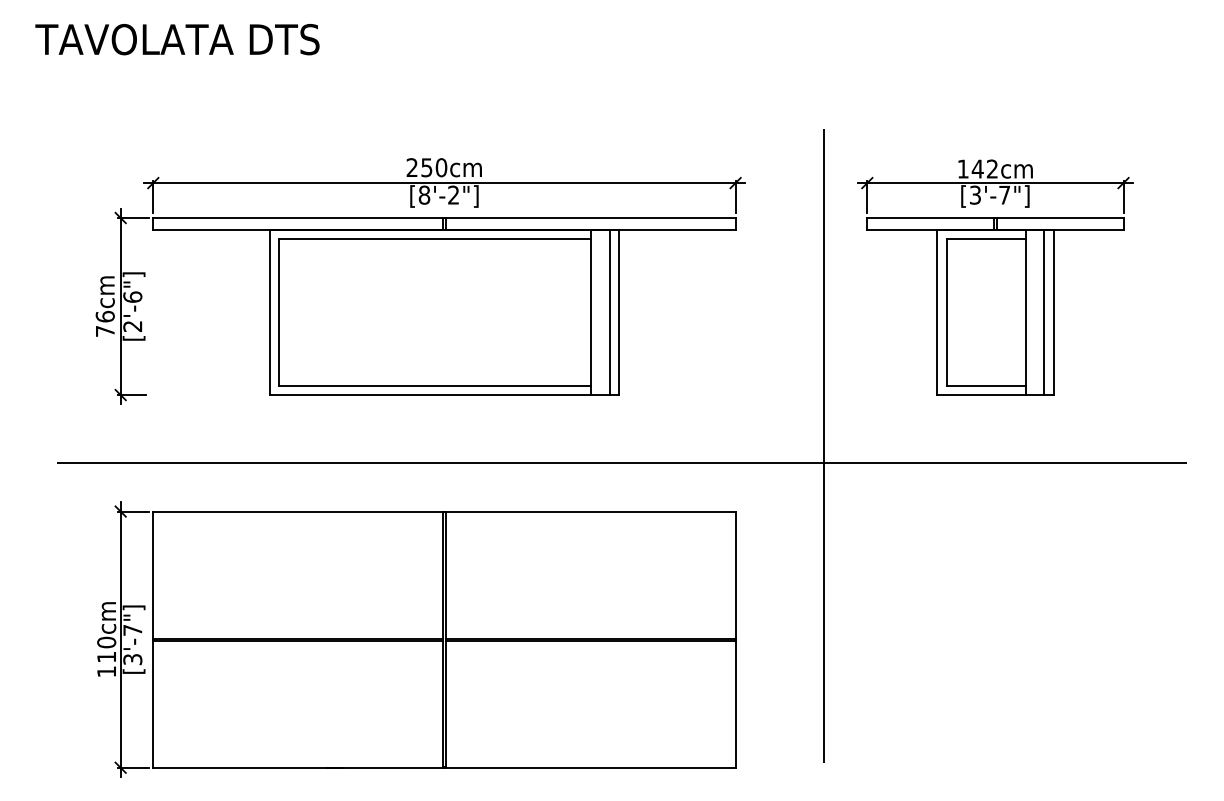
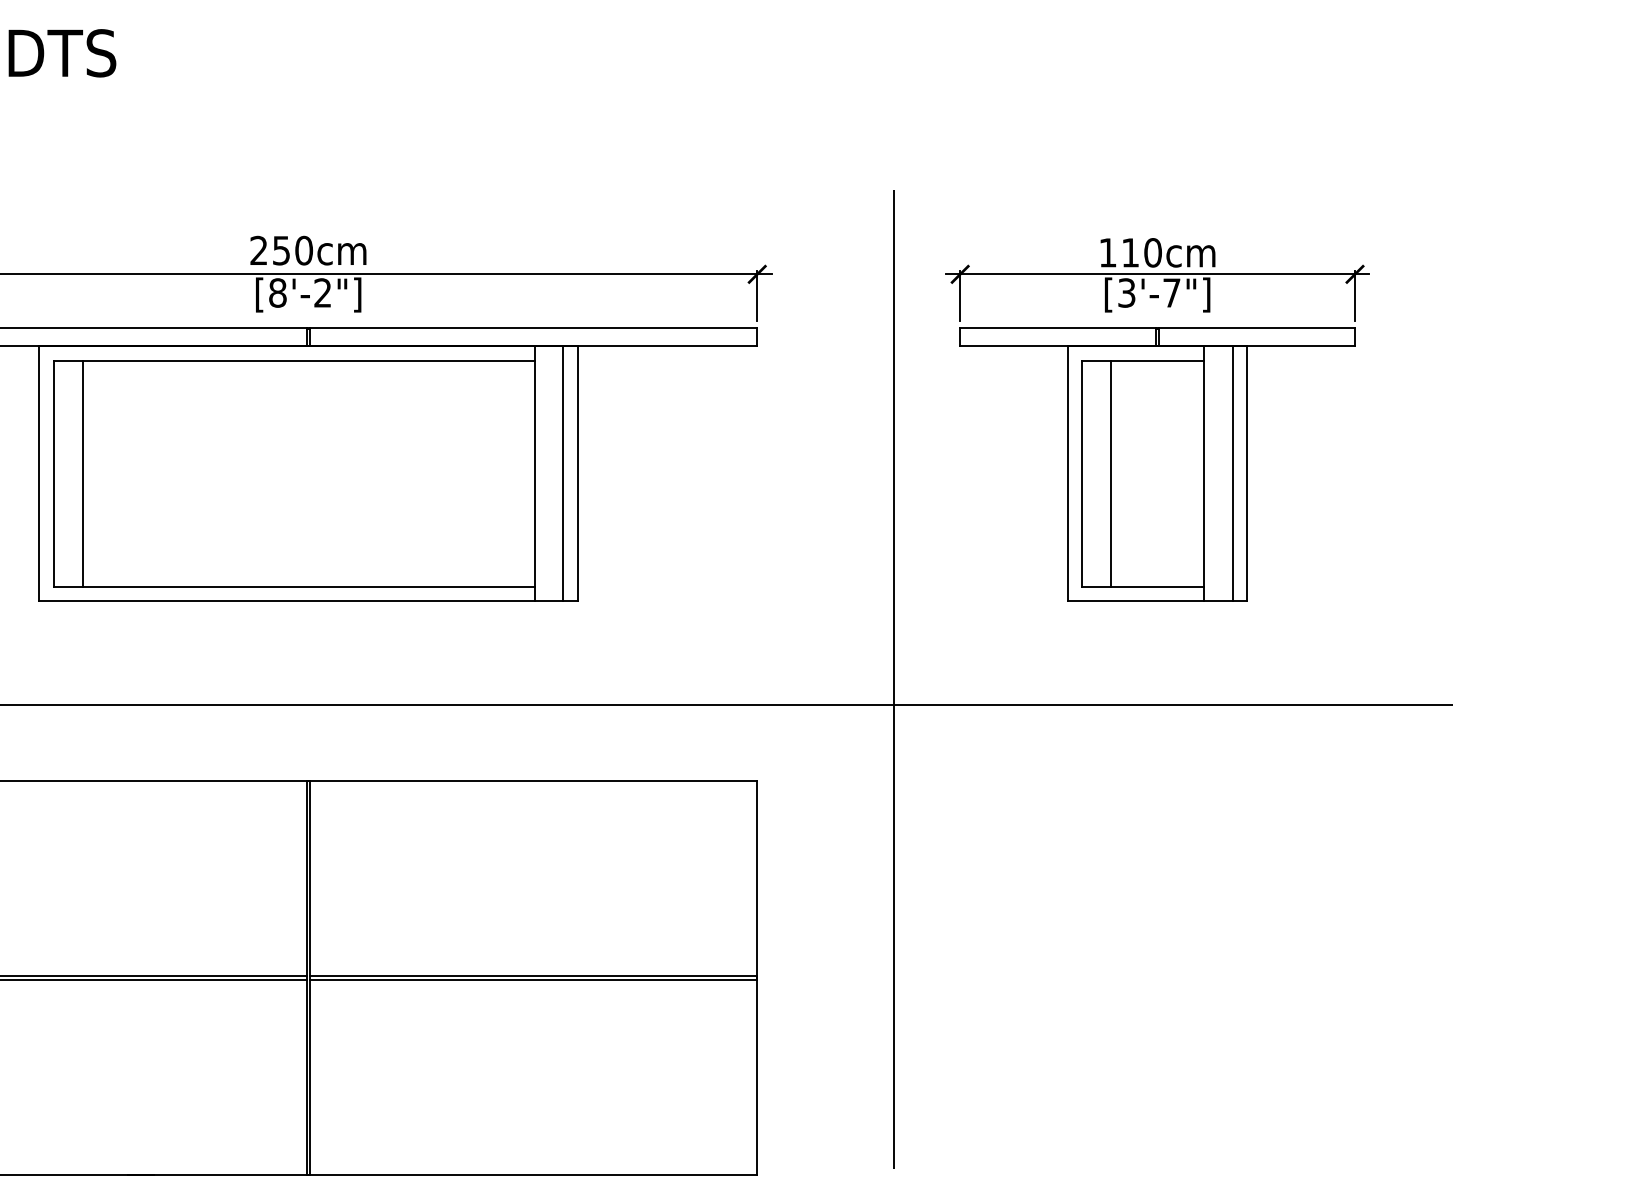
text: (984, 168) -> (1140, 251), 142cm -> 110cm
line: (297, 311) -> (82, 472), added
line: (965, 311) -> (1111, 472), added

